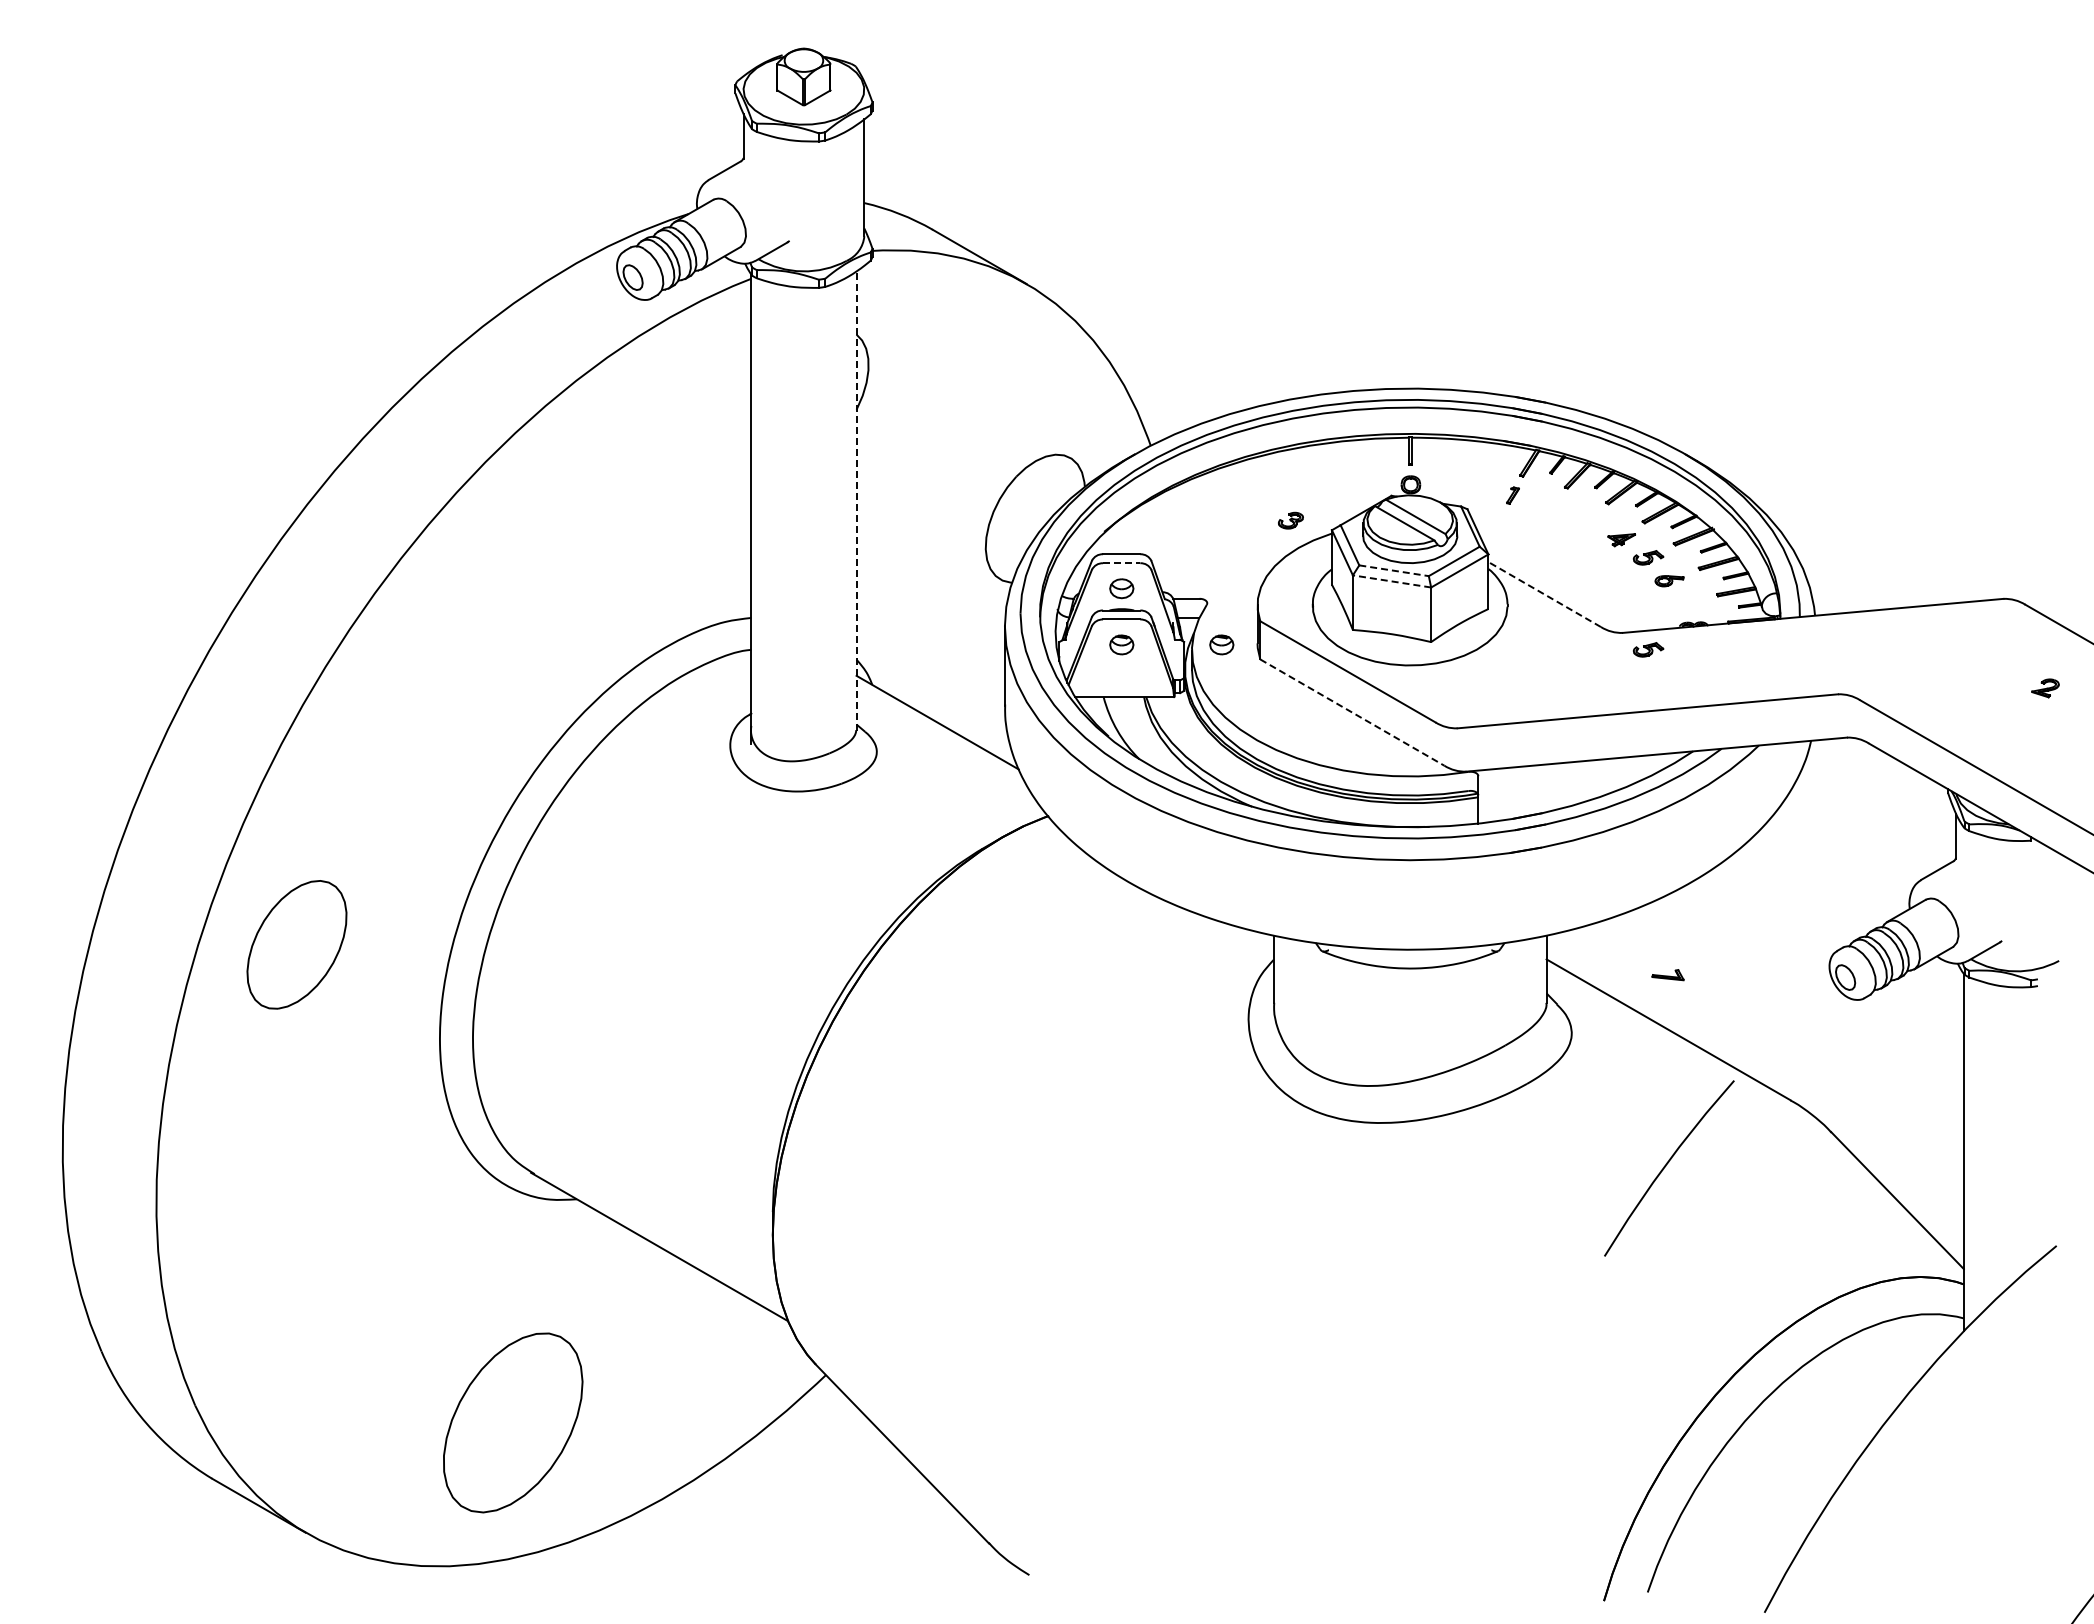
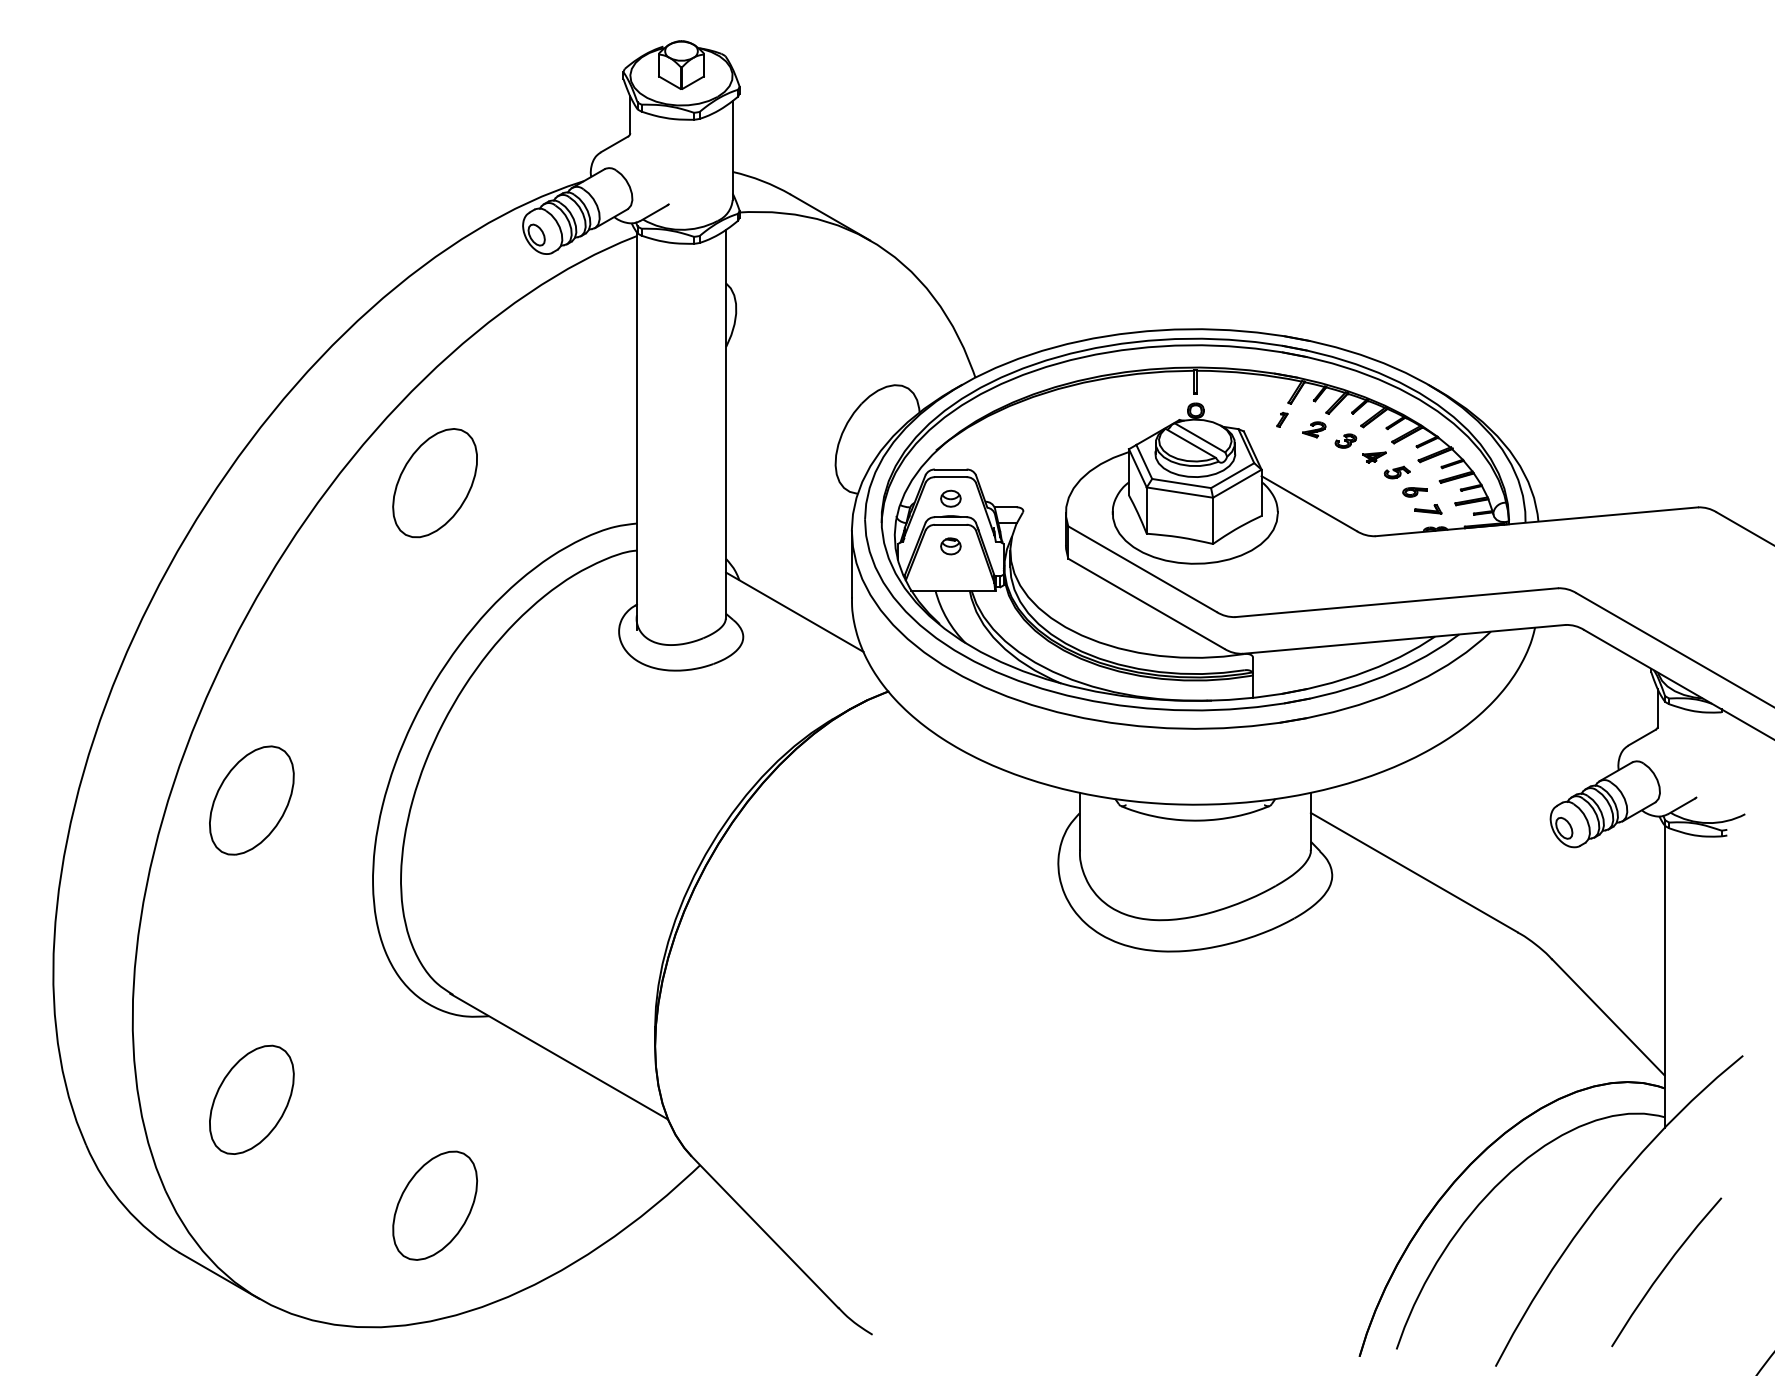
line: (856, 500) -> (726, 424), dashed -> solid
part: (1290, 520) -> (1345, 440), moved
line: (1121, 563) -> (950, 477), dashed -> solid
part: (512, 569) -> (434, 482), added
line: (1394, 570) -> (1182, 483), dashed -> solid
line: (1392, 581) -> (1180, 492), dashed -> solid
line: (1544, 594) -> (1309, 503), dashed -> solid
part: (1221, 644) -> (1035, 546), removed
part: (1648, 649) -> (1397, 550), removed
part: (2045, 688) -> (1314, 429), moved
line: (1352, 712) -> (1146, 603), dashed -> solid
part: (1667, 975) -> (1427, 509), moved
curve: (1666, 1166) -> (1664, 1270), moved
part: (296, 1297) -> (251, 1099), added
part: (513, 1422) -> (435, 1205), size x0.71

